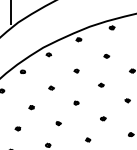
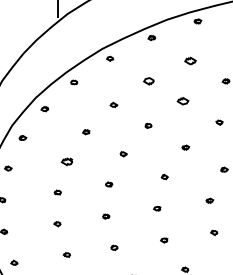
part: (106, 56) -> (190, 60), size x1.6
part: (76, 71) -> (148, 81), size x1.6
part: (101, 84) -> (182, 100), size x1.6
part: (18, 128) -> (67, 161), size x1.6

